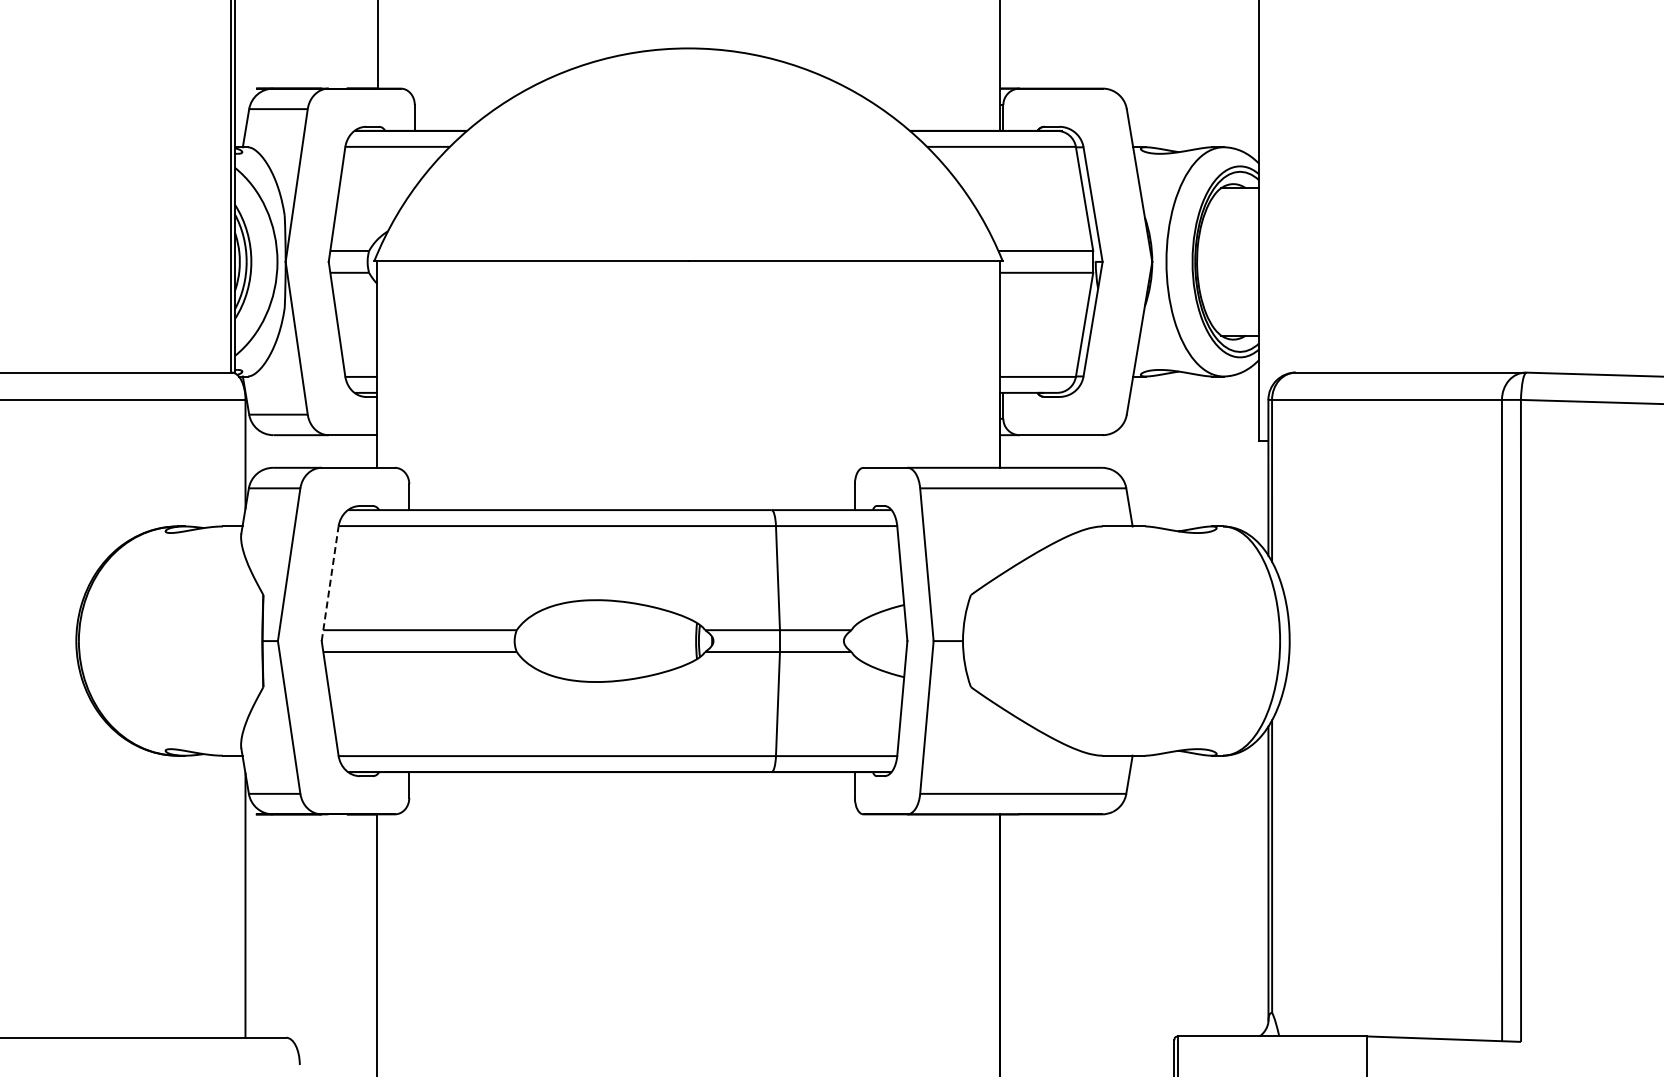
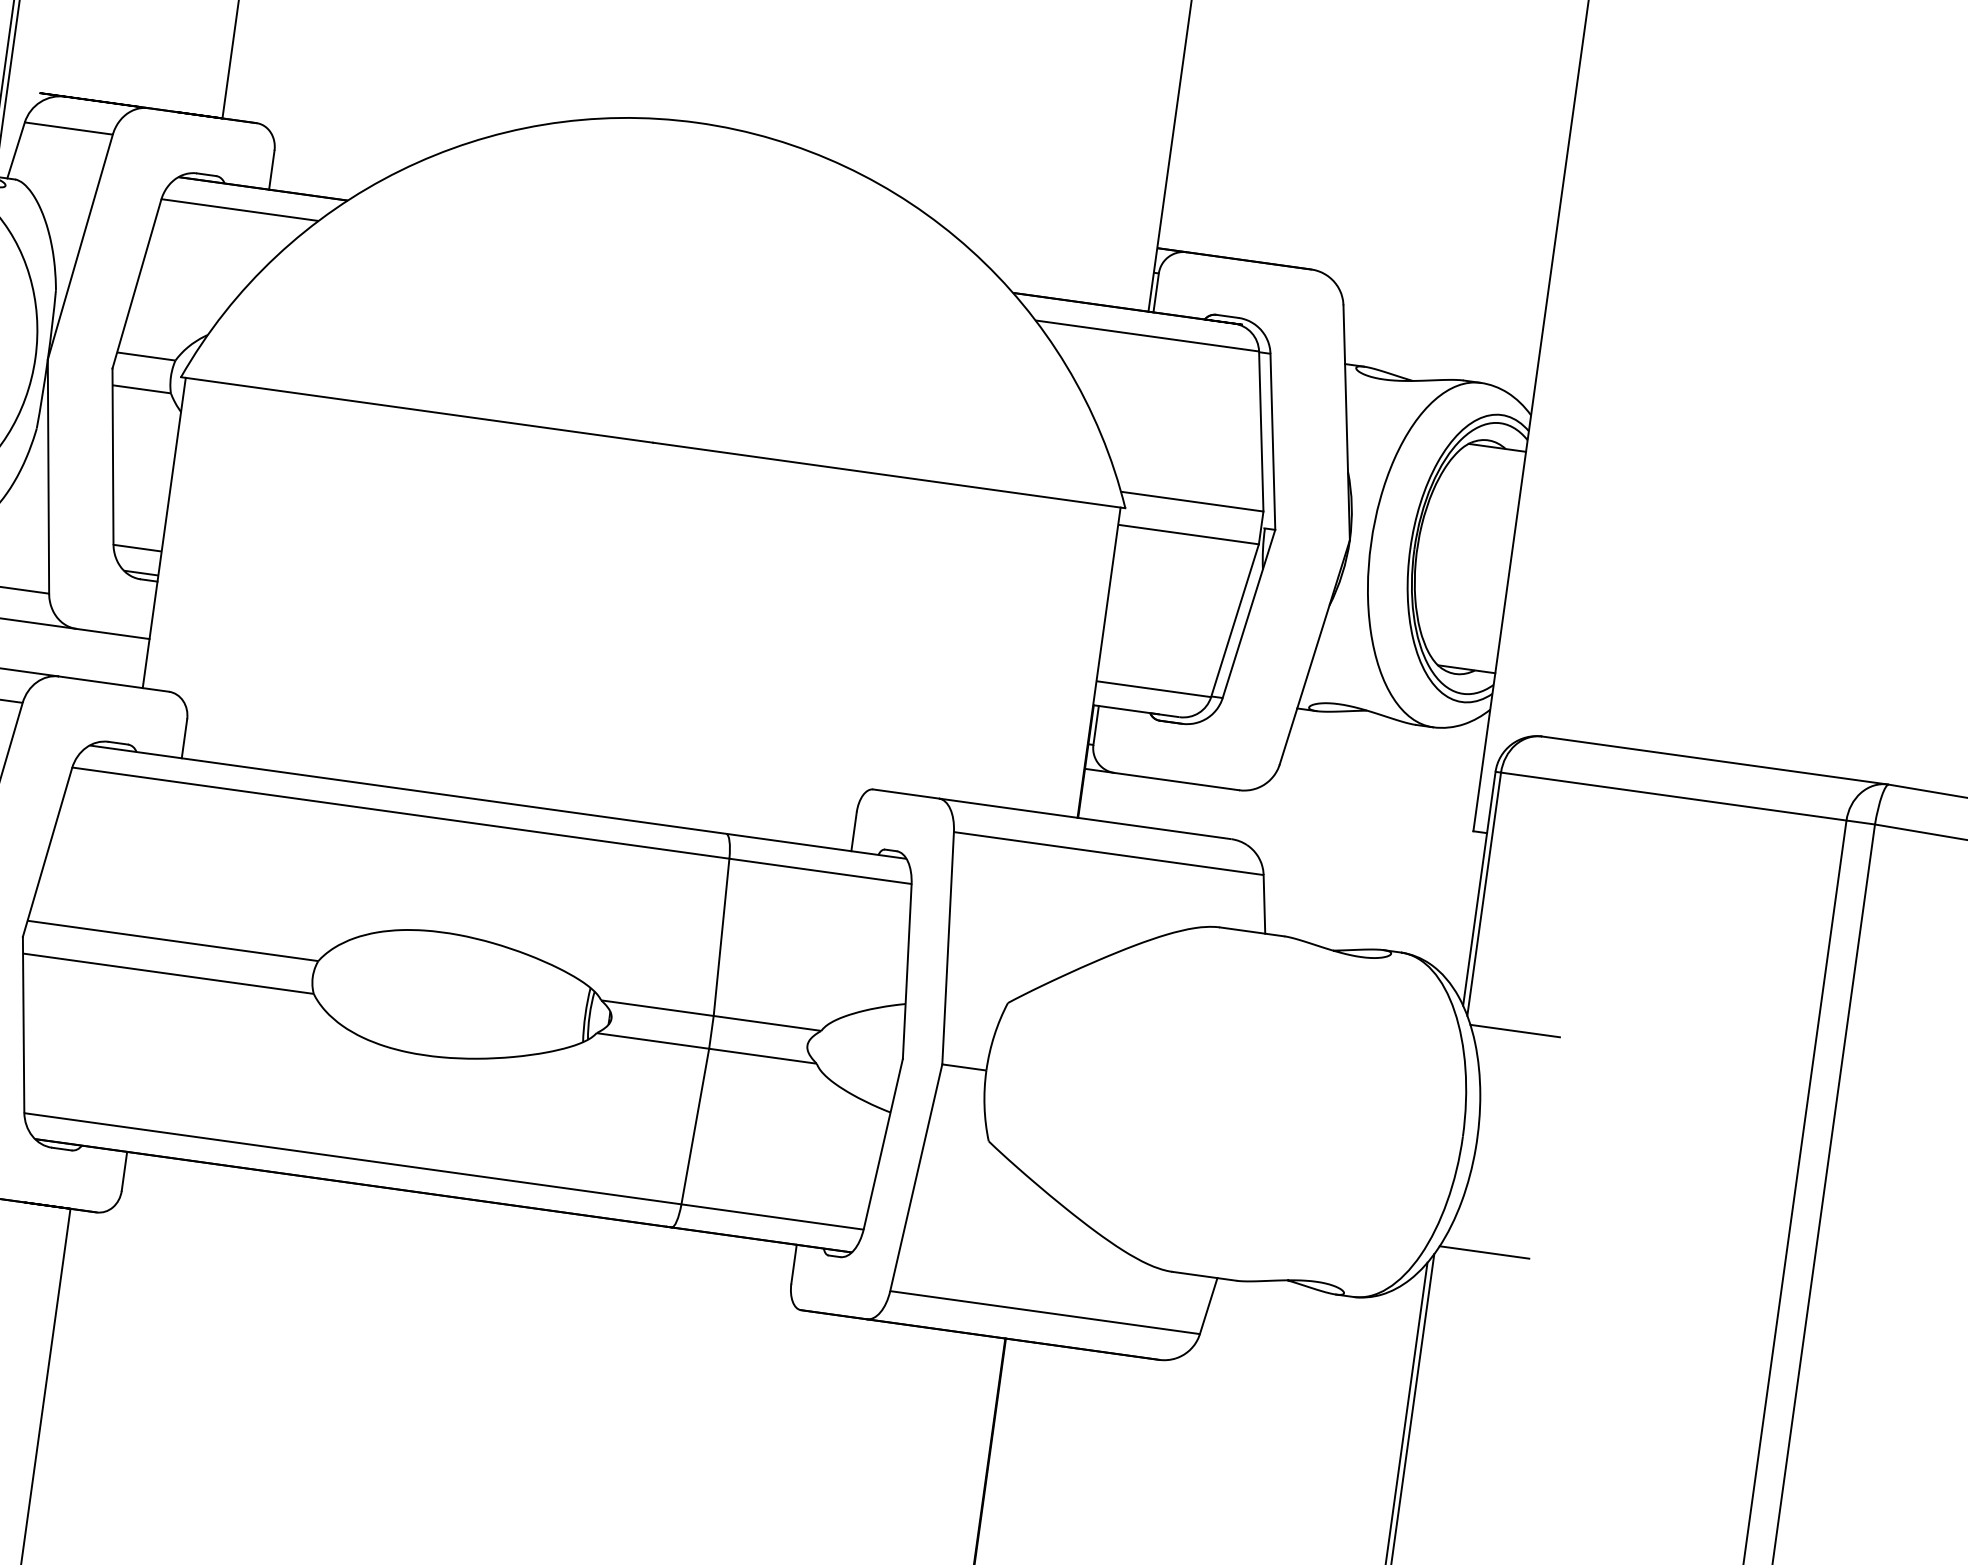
line: (1304, 567) -> (1514, 1031), added
line: (330, 583) -> (48, 852), dashed -> solid
line: (1304, 714) -> (1484, 1252), added

